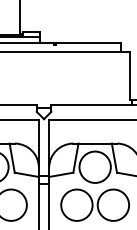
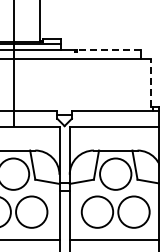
line: (87, 42) -> (108, 49), solid -> dashed
line: (129, 76) -> (150, 83), solid -> dashed

